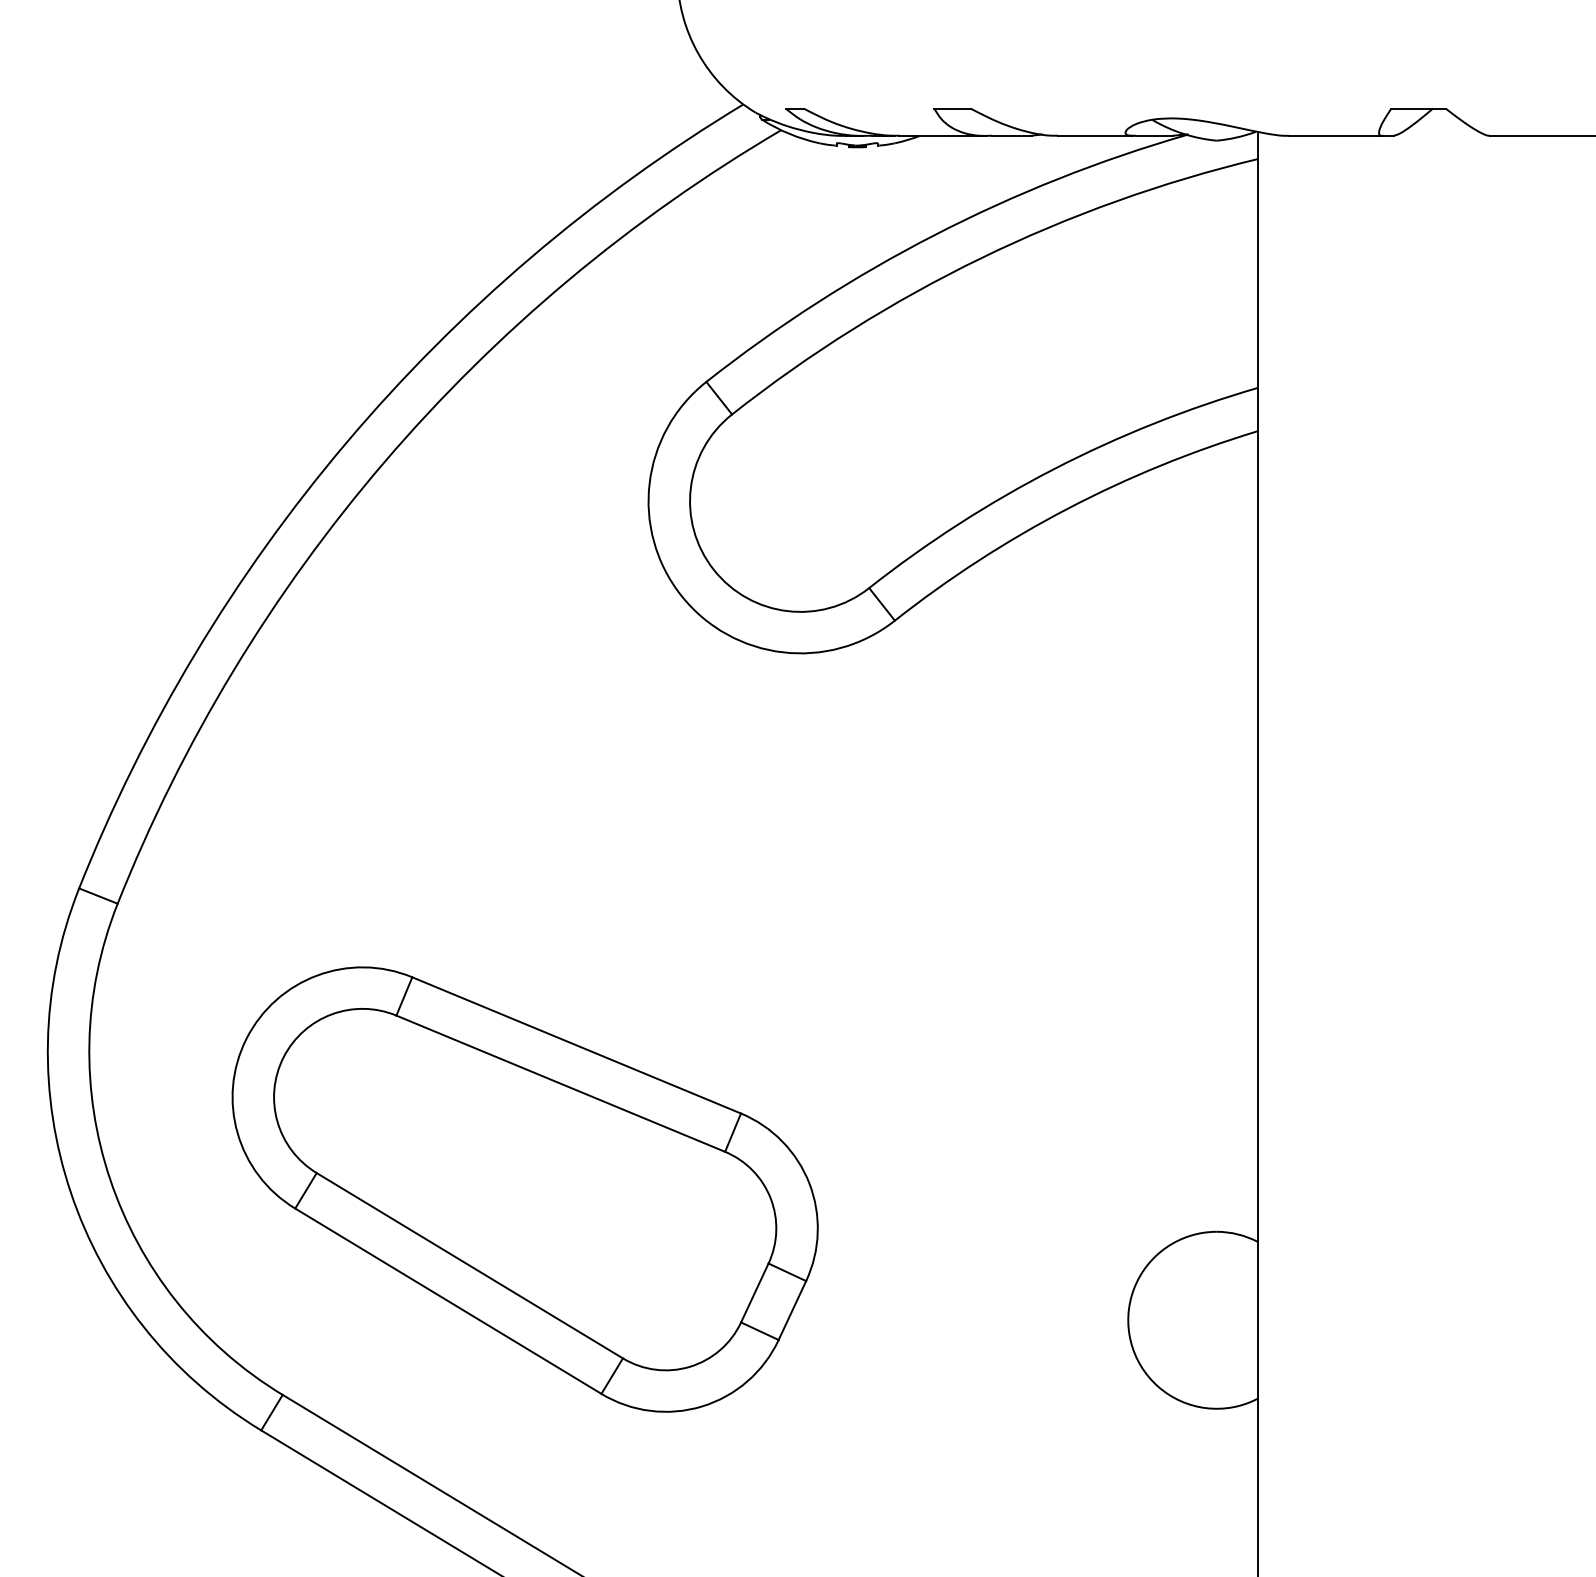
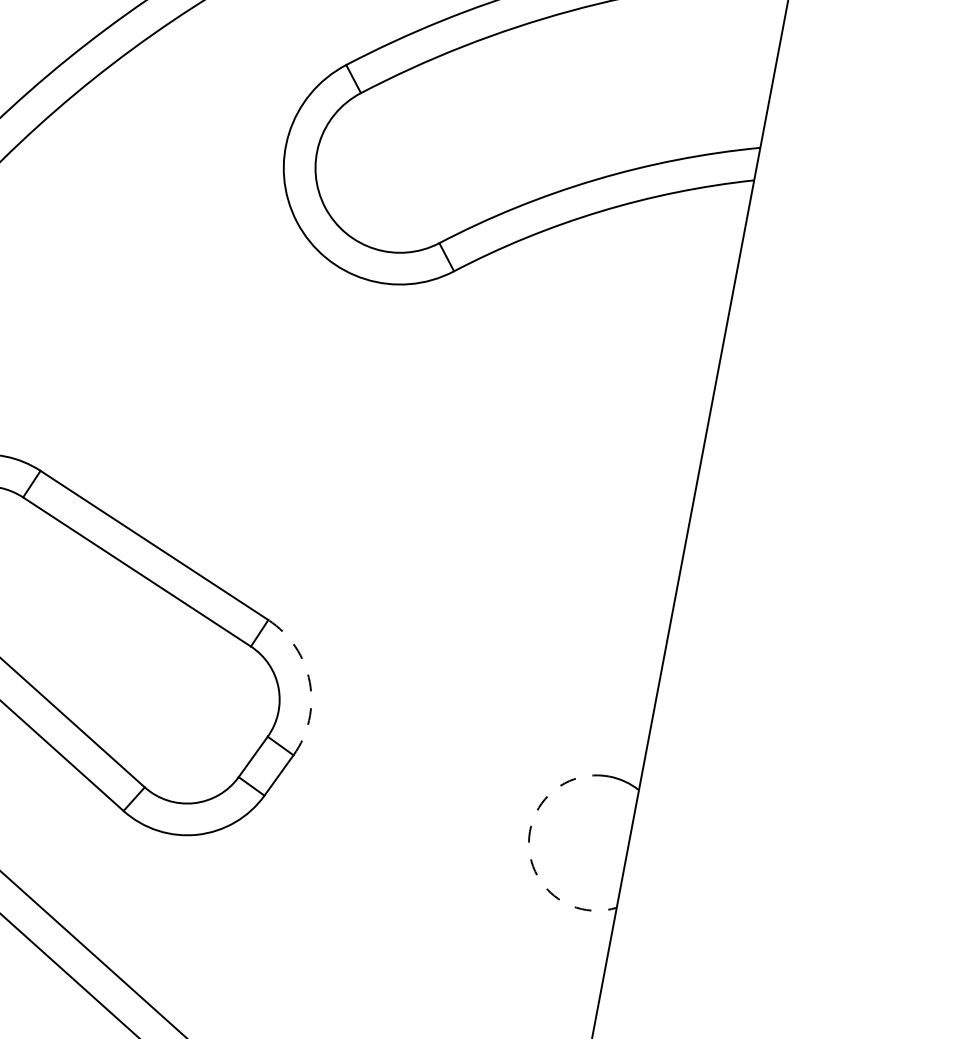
arc: (809, 1183) -> (309, 682), solid -> dashed
arc: (1130, 1341) -> (528, 846), solid -> dashed

